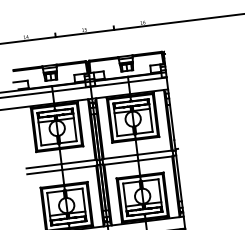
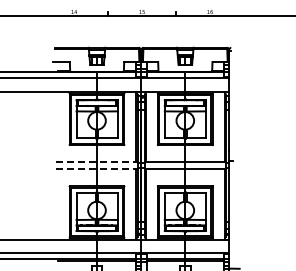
line: (62, 164) -> (97, 162), solid -> dashed
line: (62, 170) -> (97, 169), solid -> dashed

